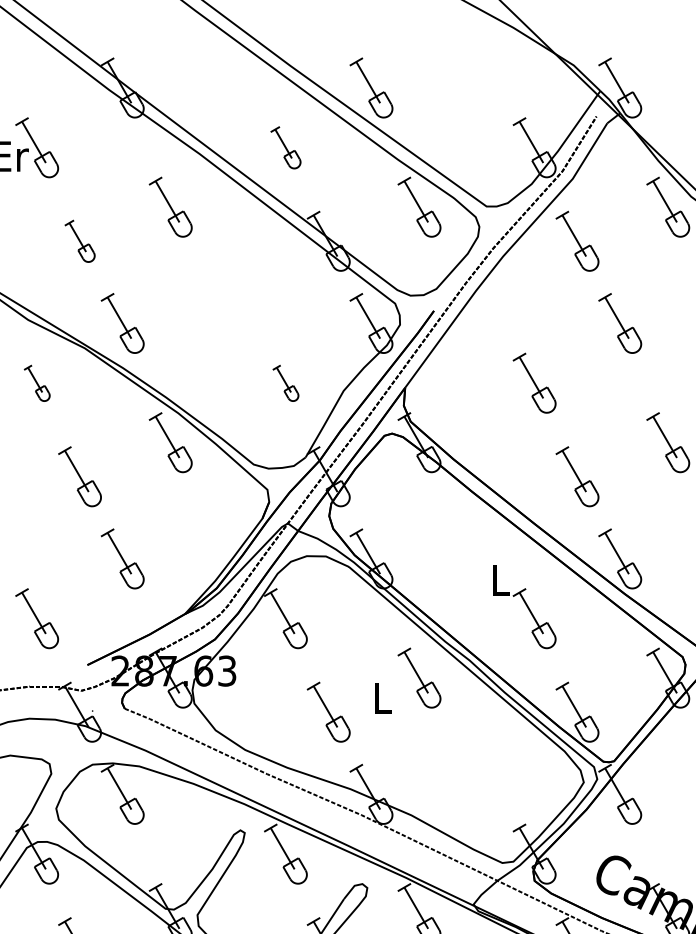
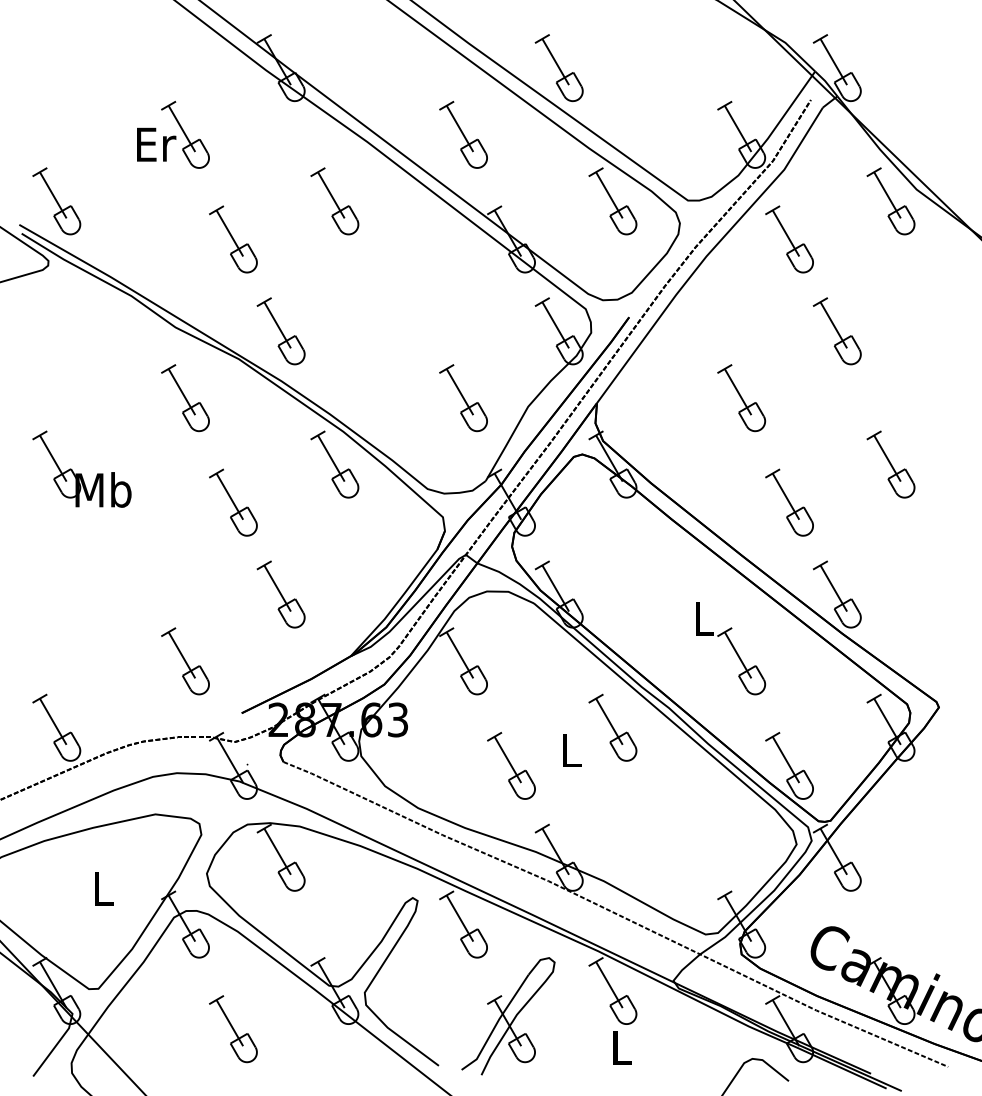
part: (285, 147) -> (463, 134), size x1.43
part: (80, 241) -> (233, 239), size x1.43
part: (37, 383) -> (185, 398), size x1.67
part: (285, 383) -> (463, 398), size x1.67

